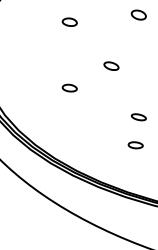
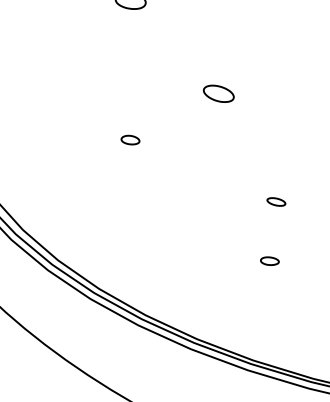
part: (69, 87) -> (130, 138), size x0.6
part: (138, 117) -> (275, 202), size x0.6
part: (135, 145) -> (269, 261), size x0.6

